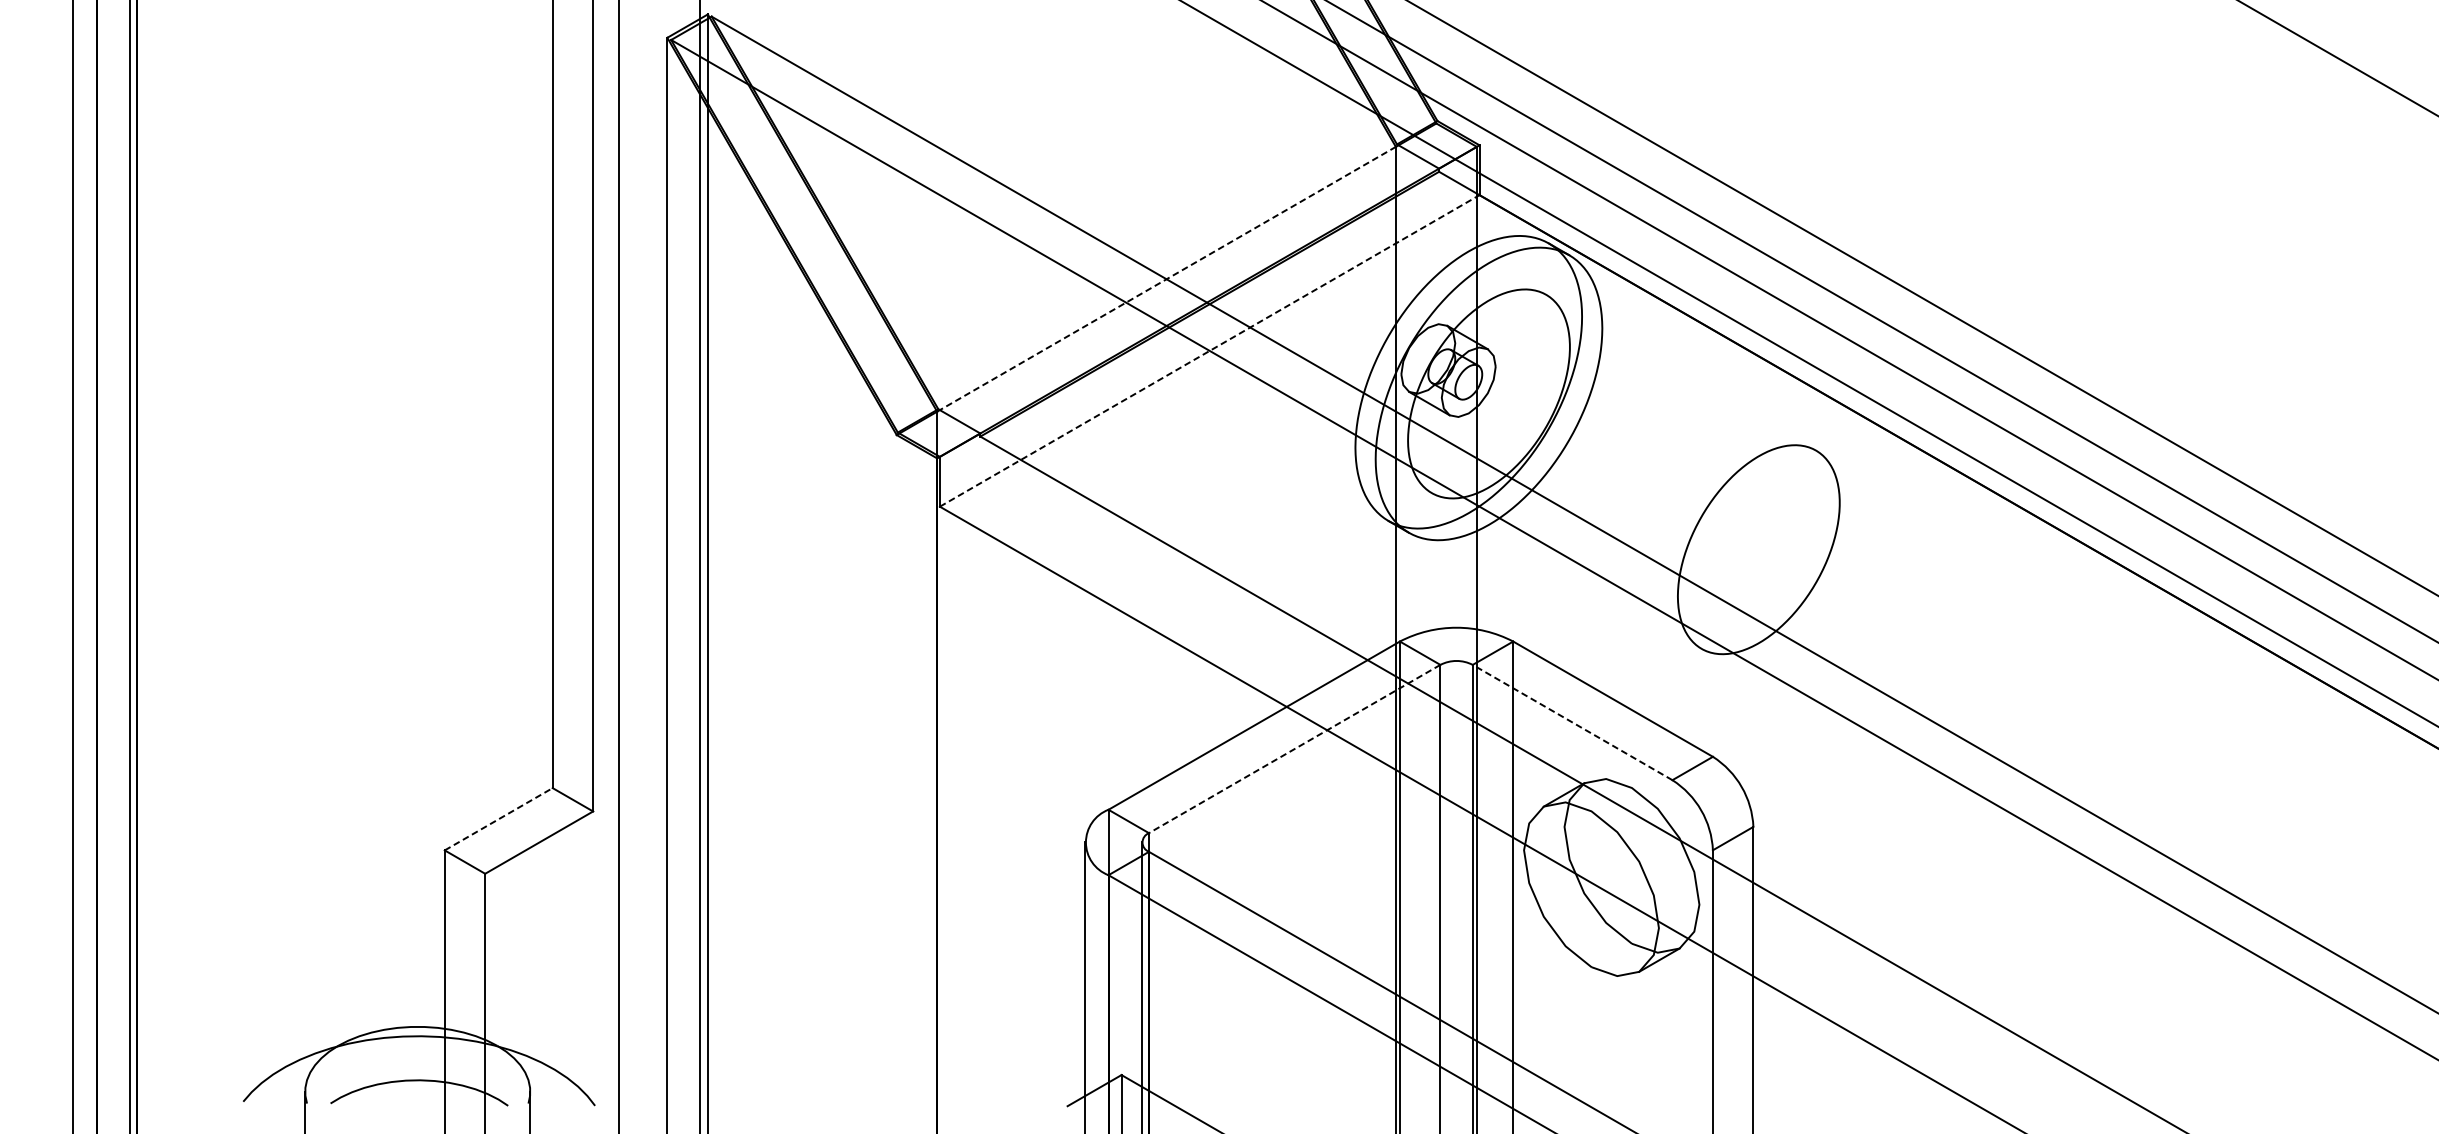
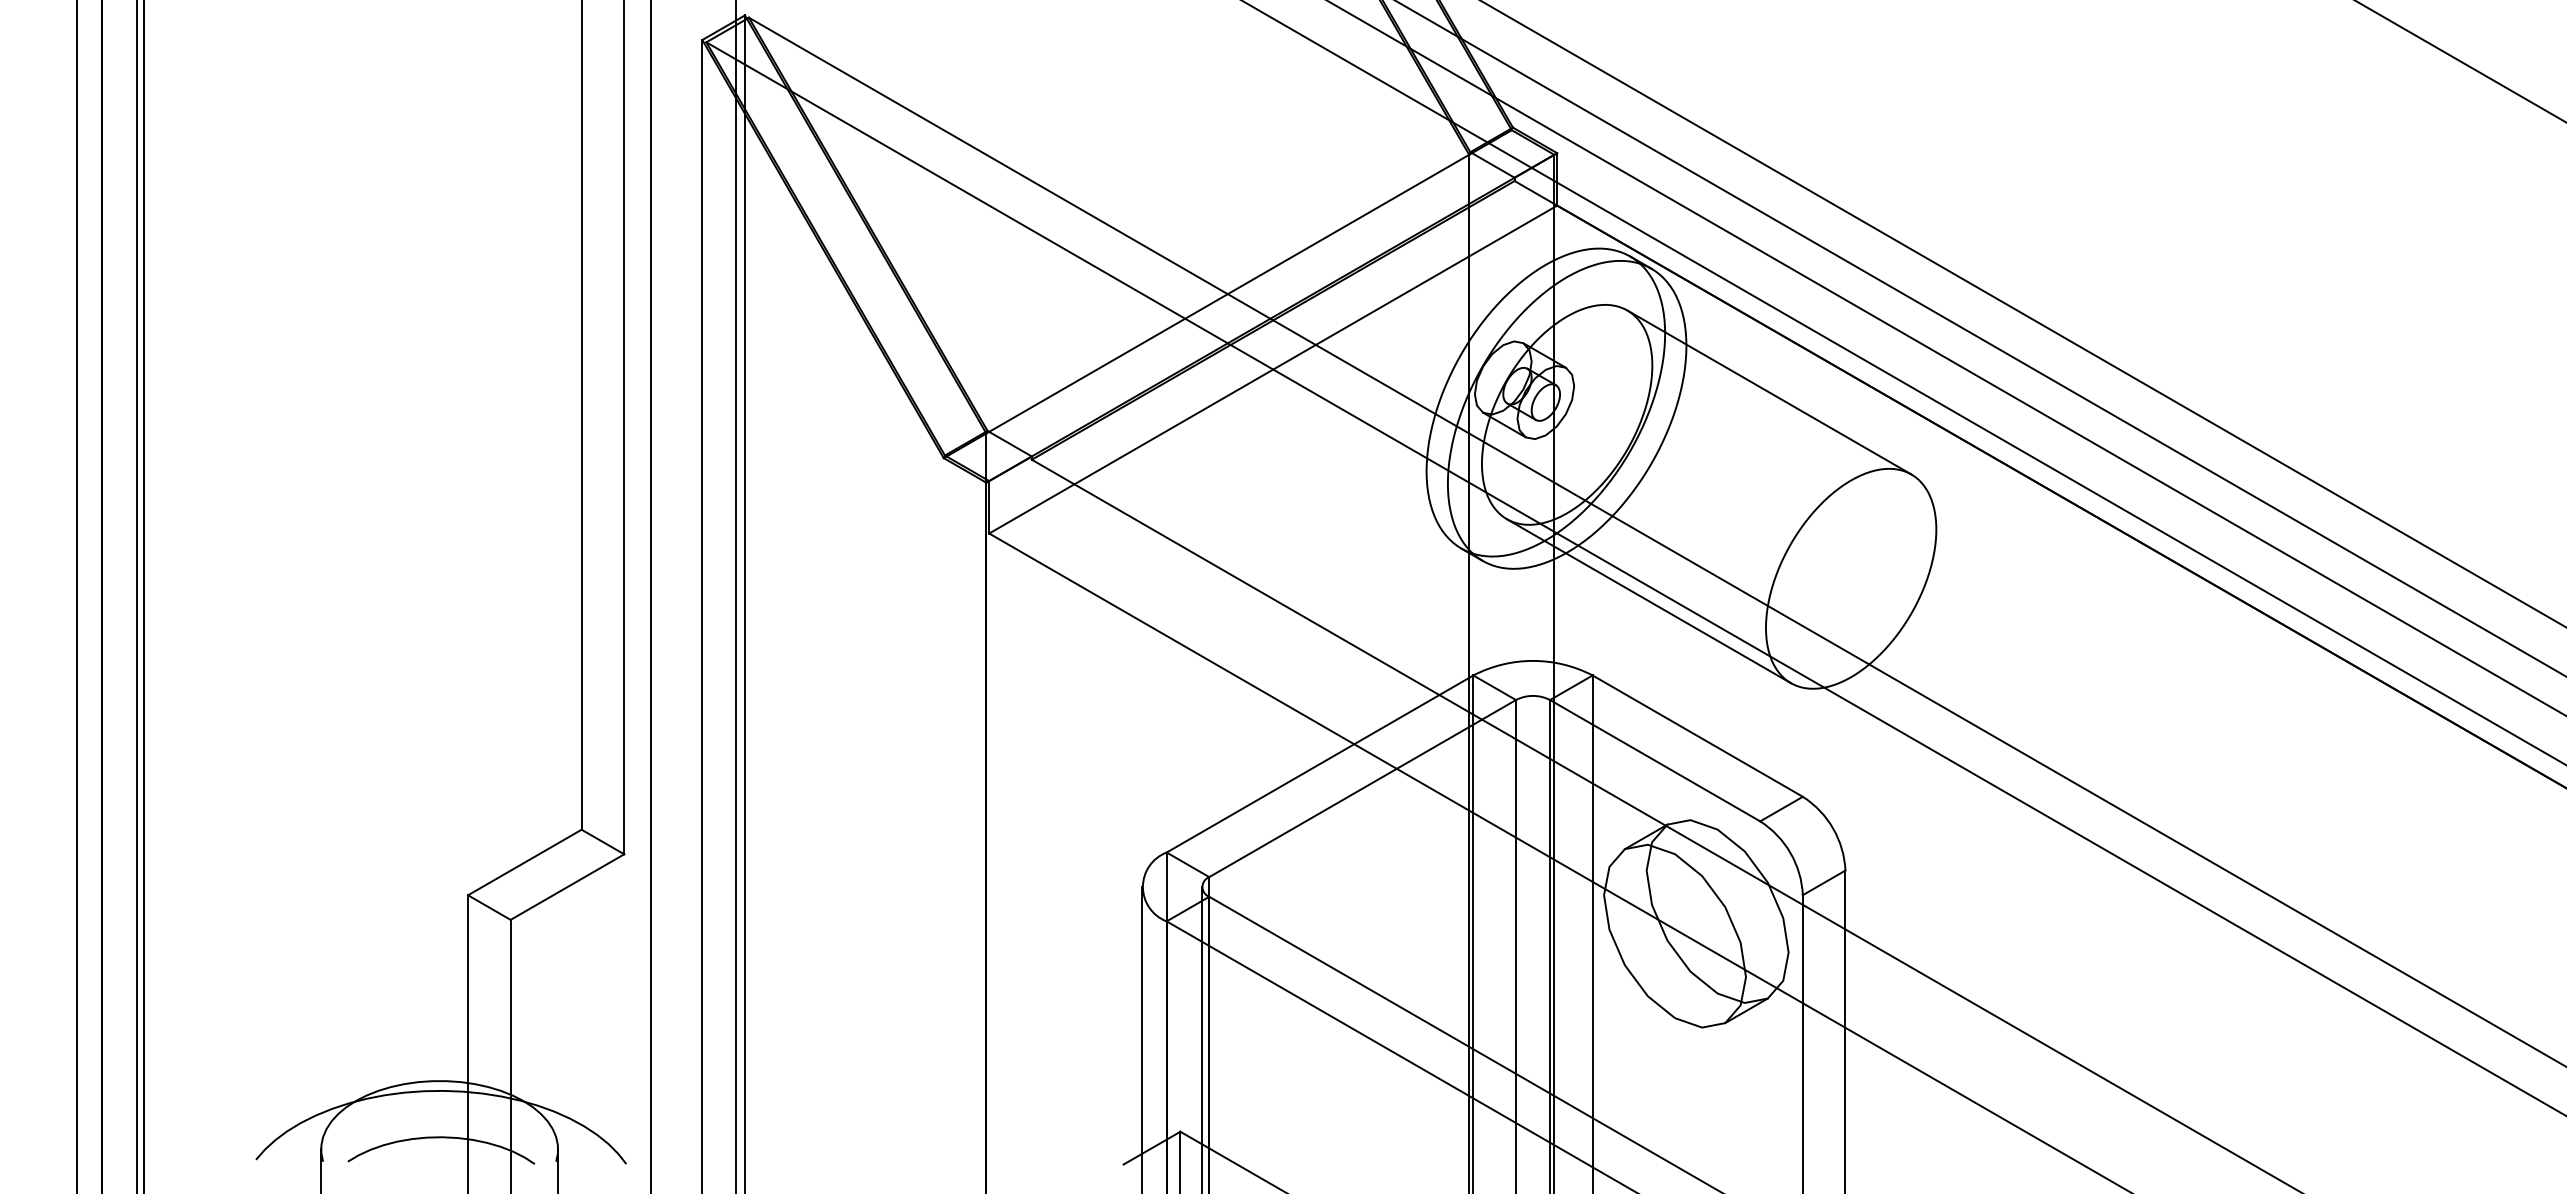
line: (1166, 279) -> (1227, 294), dashed -> solid
line: (1209, 350) -> (1273, 369), dashed -> solid
line: (1681, 372) -> (1769, 392), added
line: (1566, 571) -> (1648, 601), added
line: (1571, 722) -> (1654, 760), dashed -> solid
line: (1294, 748) -> (1362, 788), dashed -> solid
line: (498, 819) -> (524, 862), dashed -> solid

